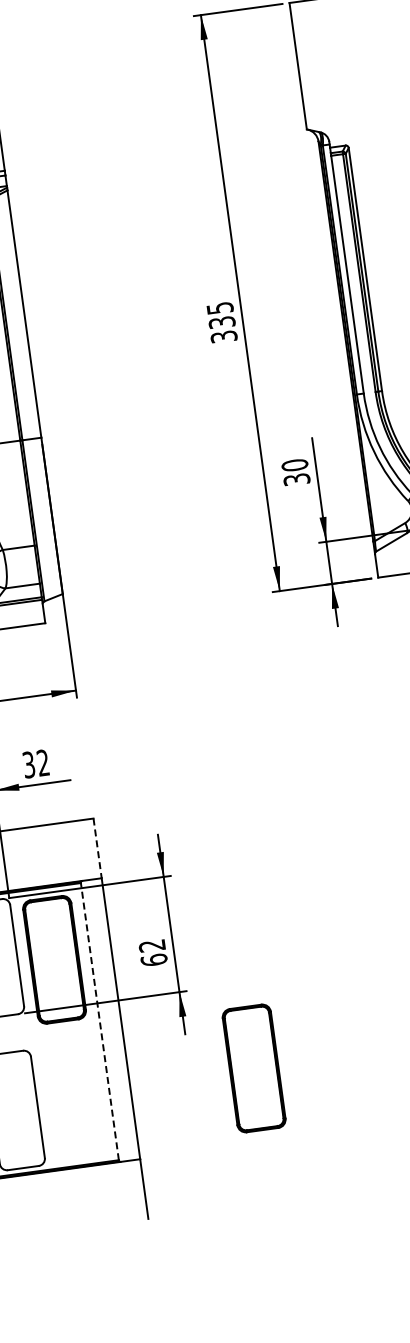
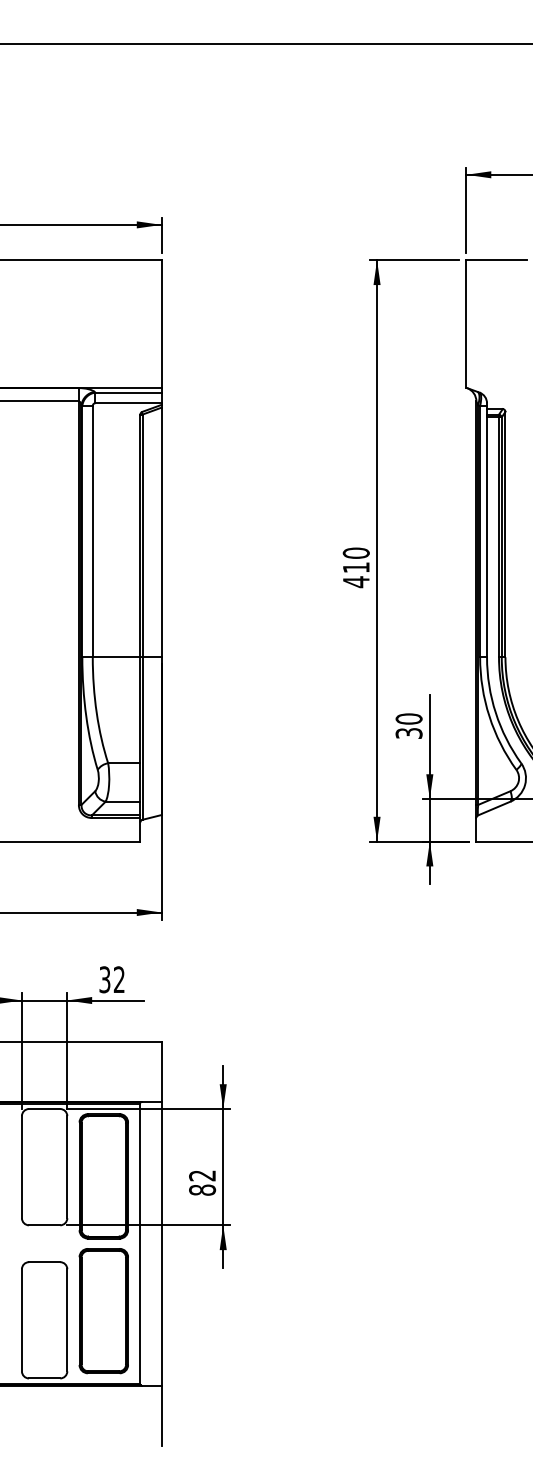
text: (221, 322) -> (355, 567), 335 -> 410
line: (97, 849) -> (161, 1072), dashed -> solid
text: (154, 959) -> (202, 1189), 62 -> 82
line: (100, 1021) -> (140, 1243), dashed -> solid
part: (253, 1068) -> (103, 1311), moved

